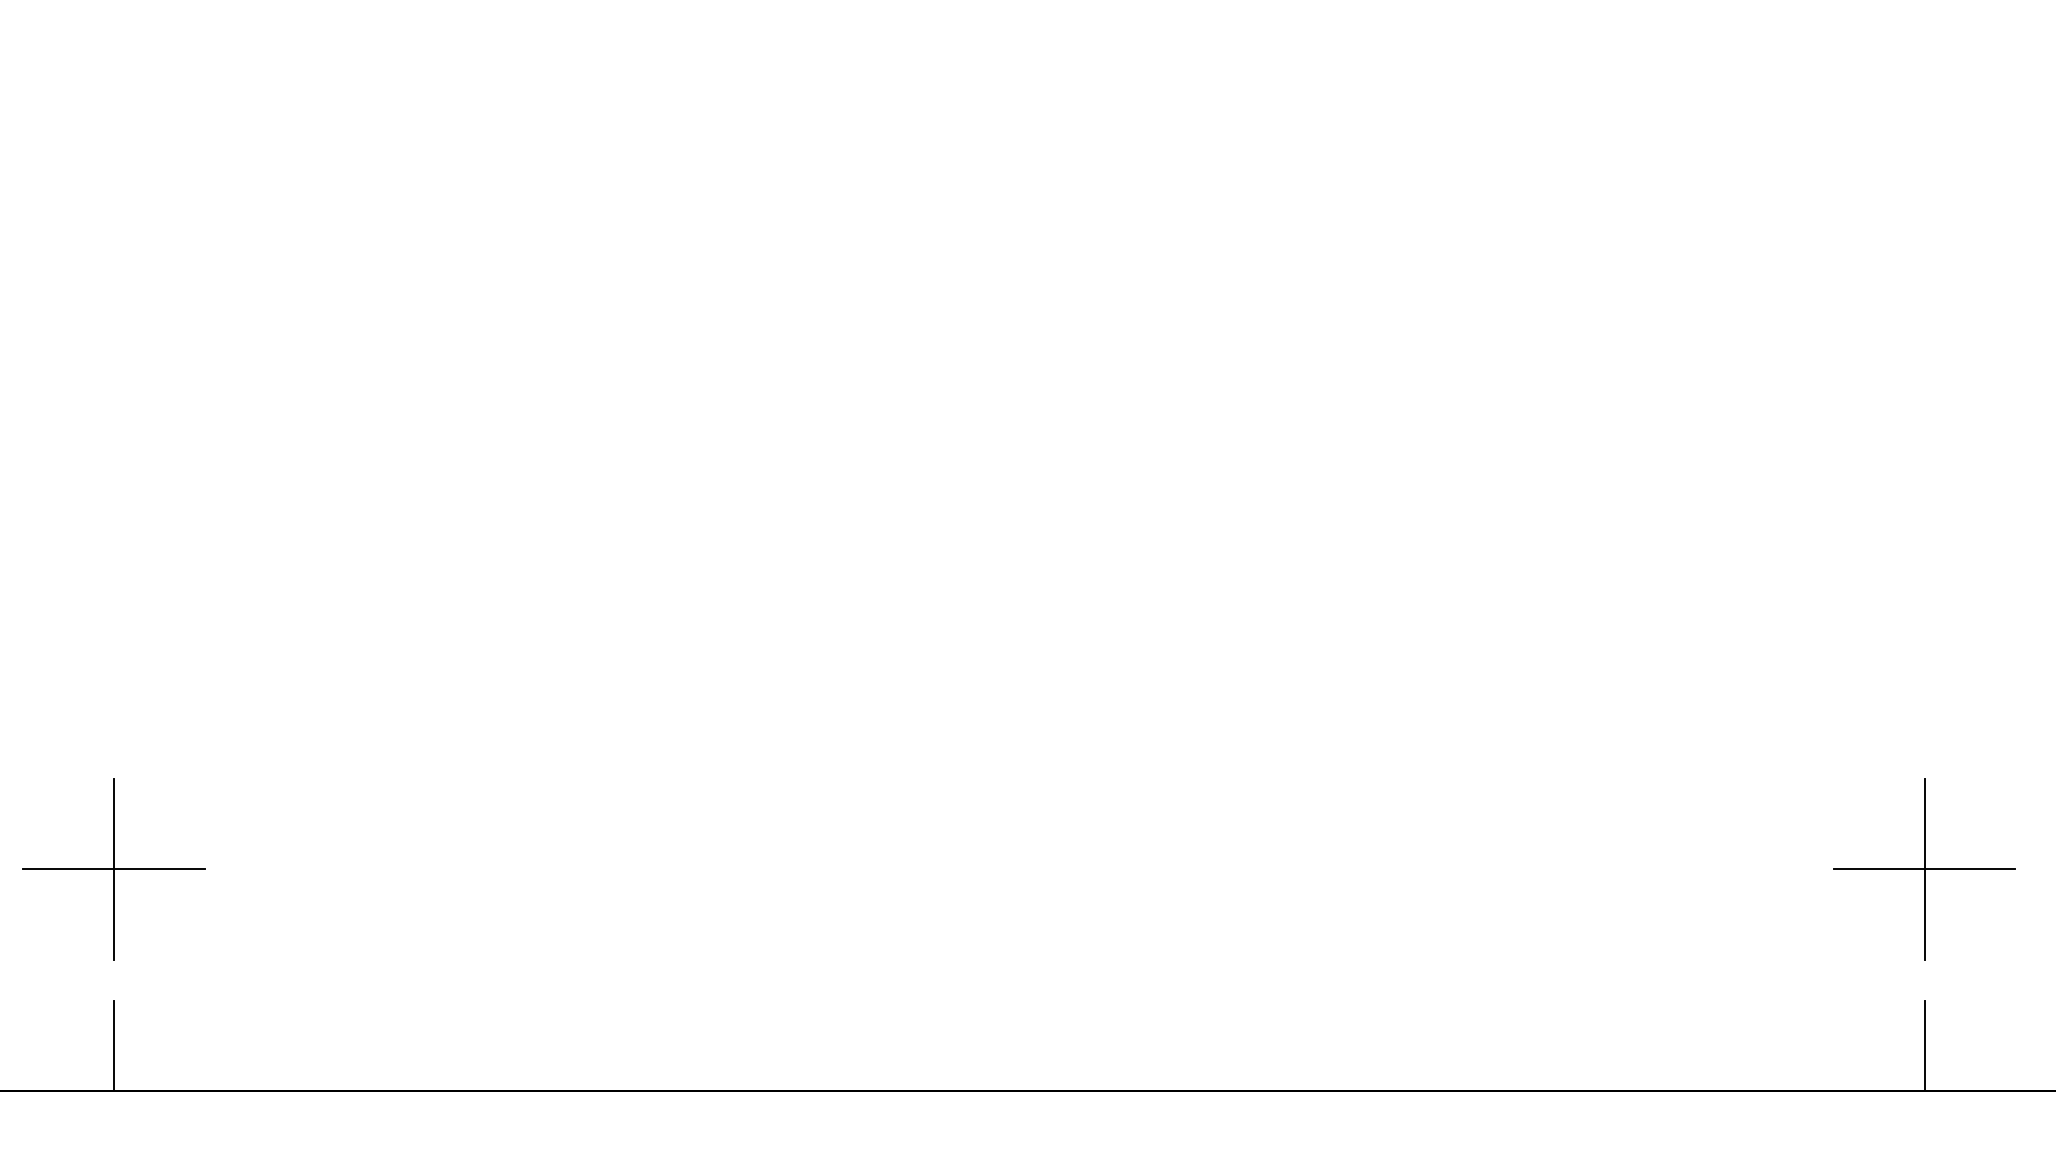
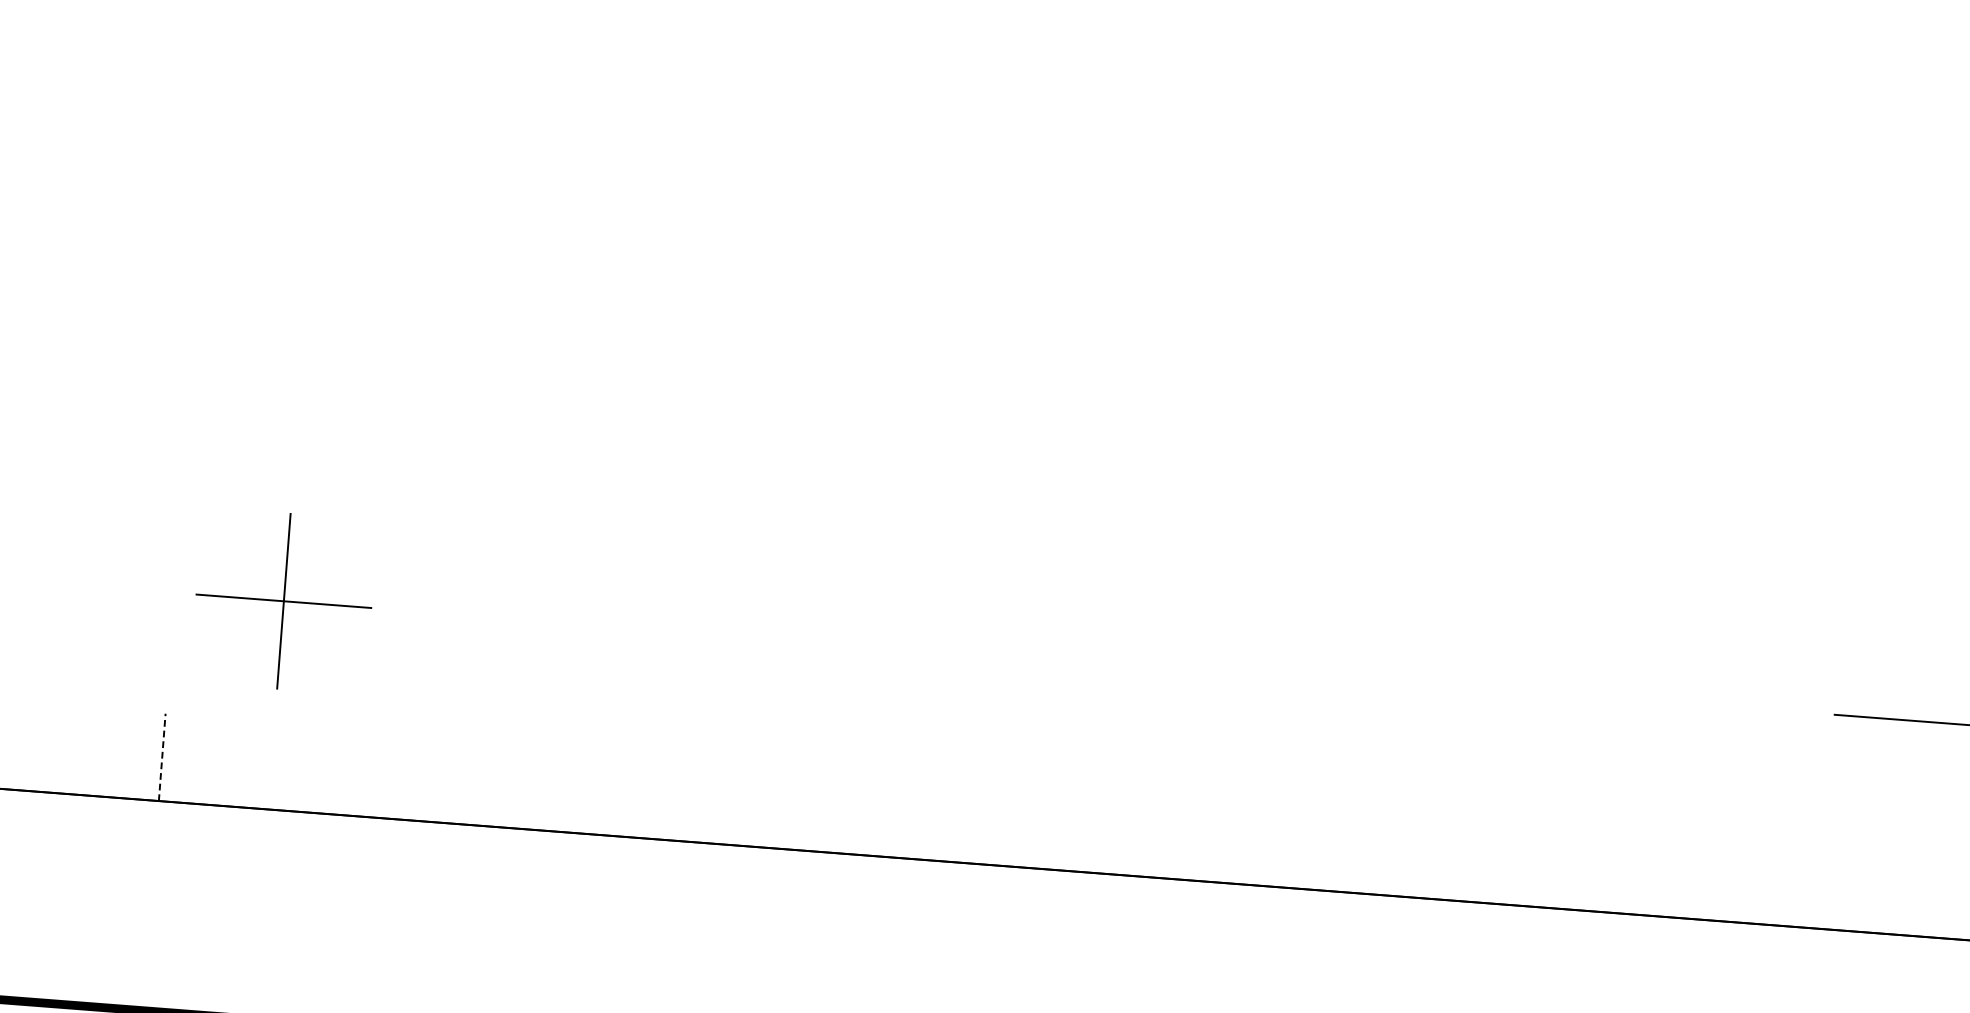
line: (1924, 868) -> (1921, 720), removed
part: (113, 869) -> (283, 601), moved
line: (114, 1045) -> (162, 757), solid -> dashed
line: (1924, 1045) -> (1908, 891), removed

